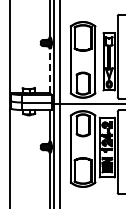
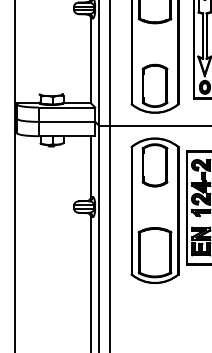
line: (49, 70) -> (90, 60), dashed -> solid

